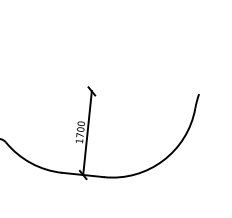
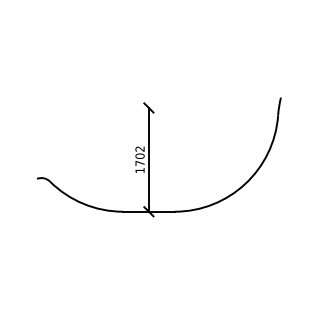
text: (80, 123) -> (139, 148), 1700 -> 1702

